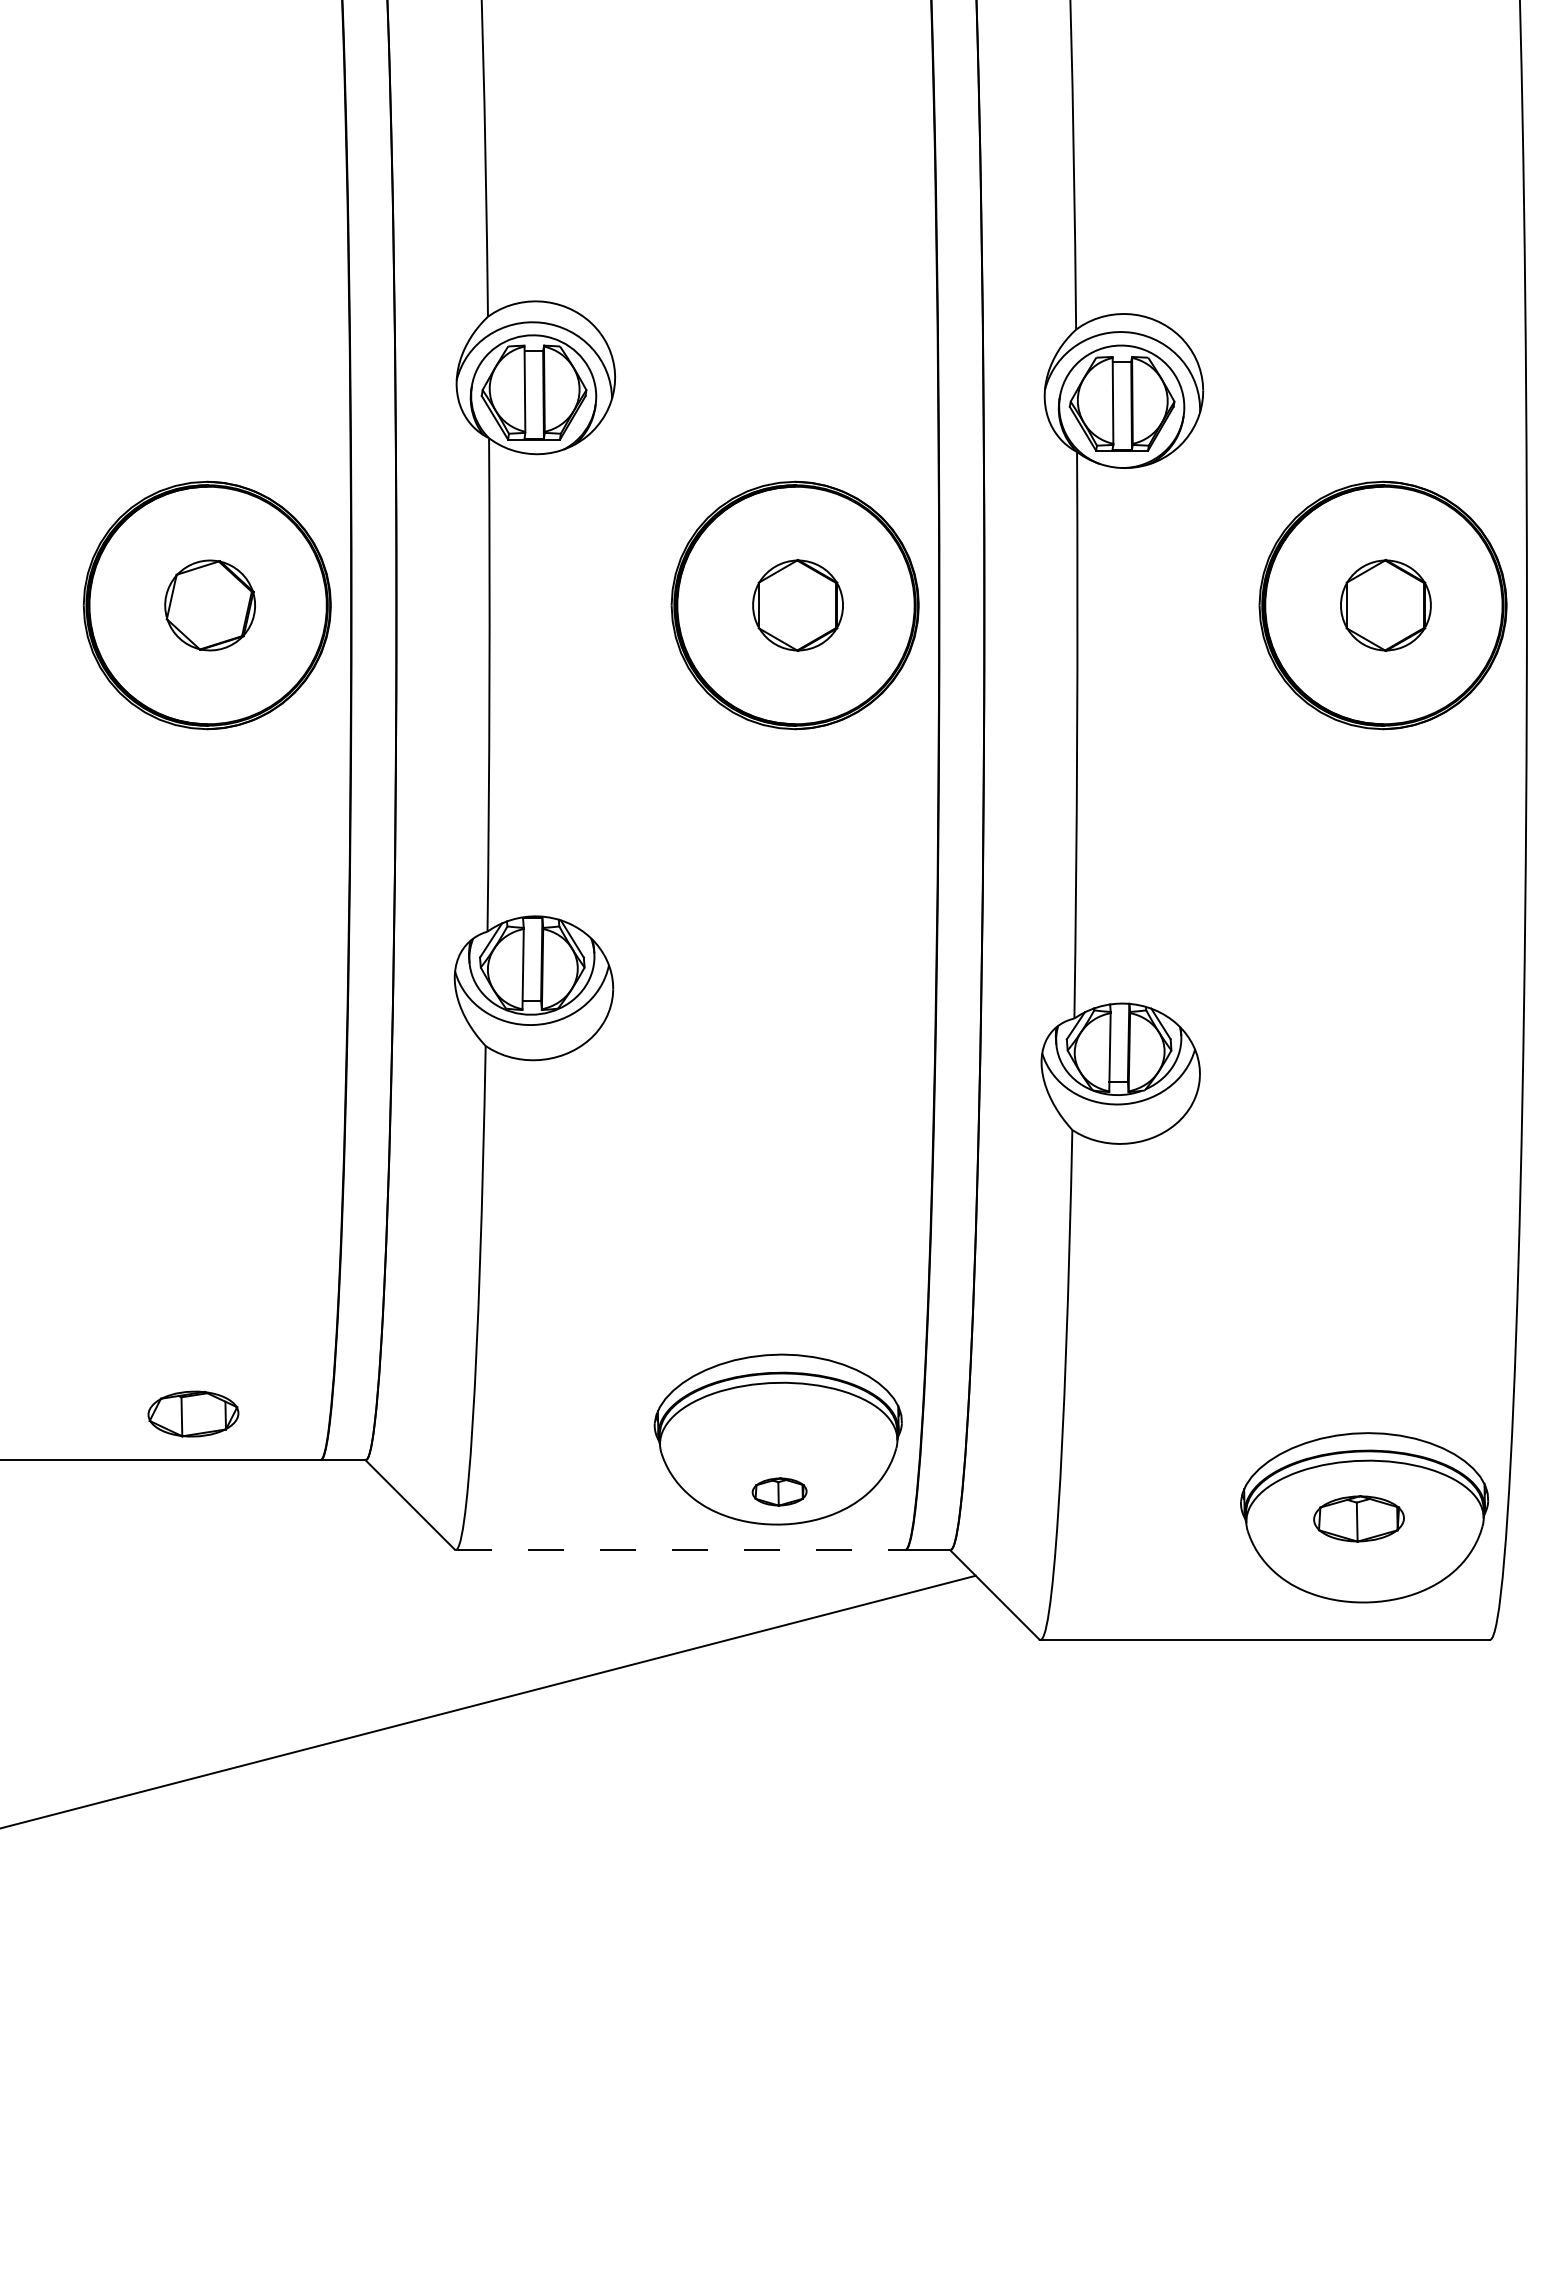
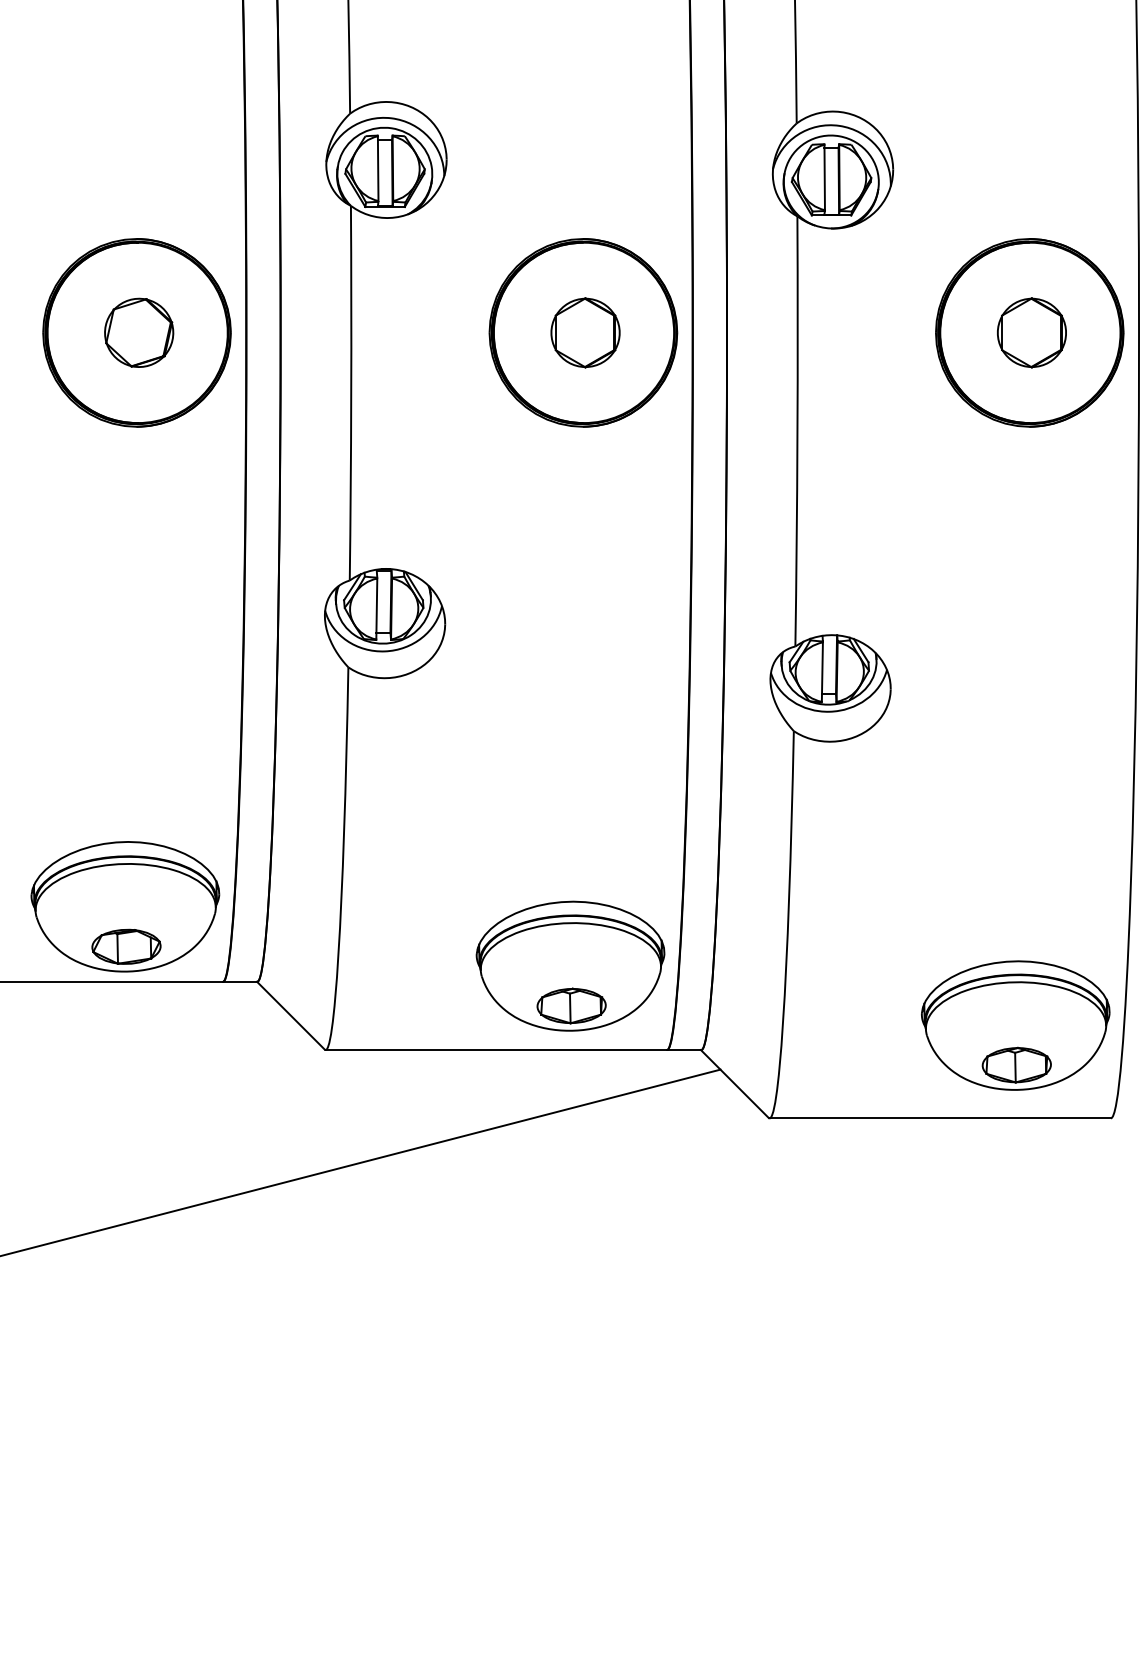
part: (191, 1361) -> (125, 906), added
part: (779, 1491) -> (571, 1005), size x1.67
part: (1358, 1518) -> (1016, 1064), moved
line: (680, 1549) -> (496, 1049), dashed -> solid

